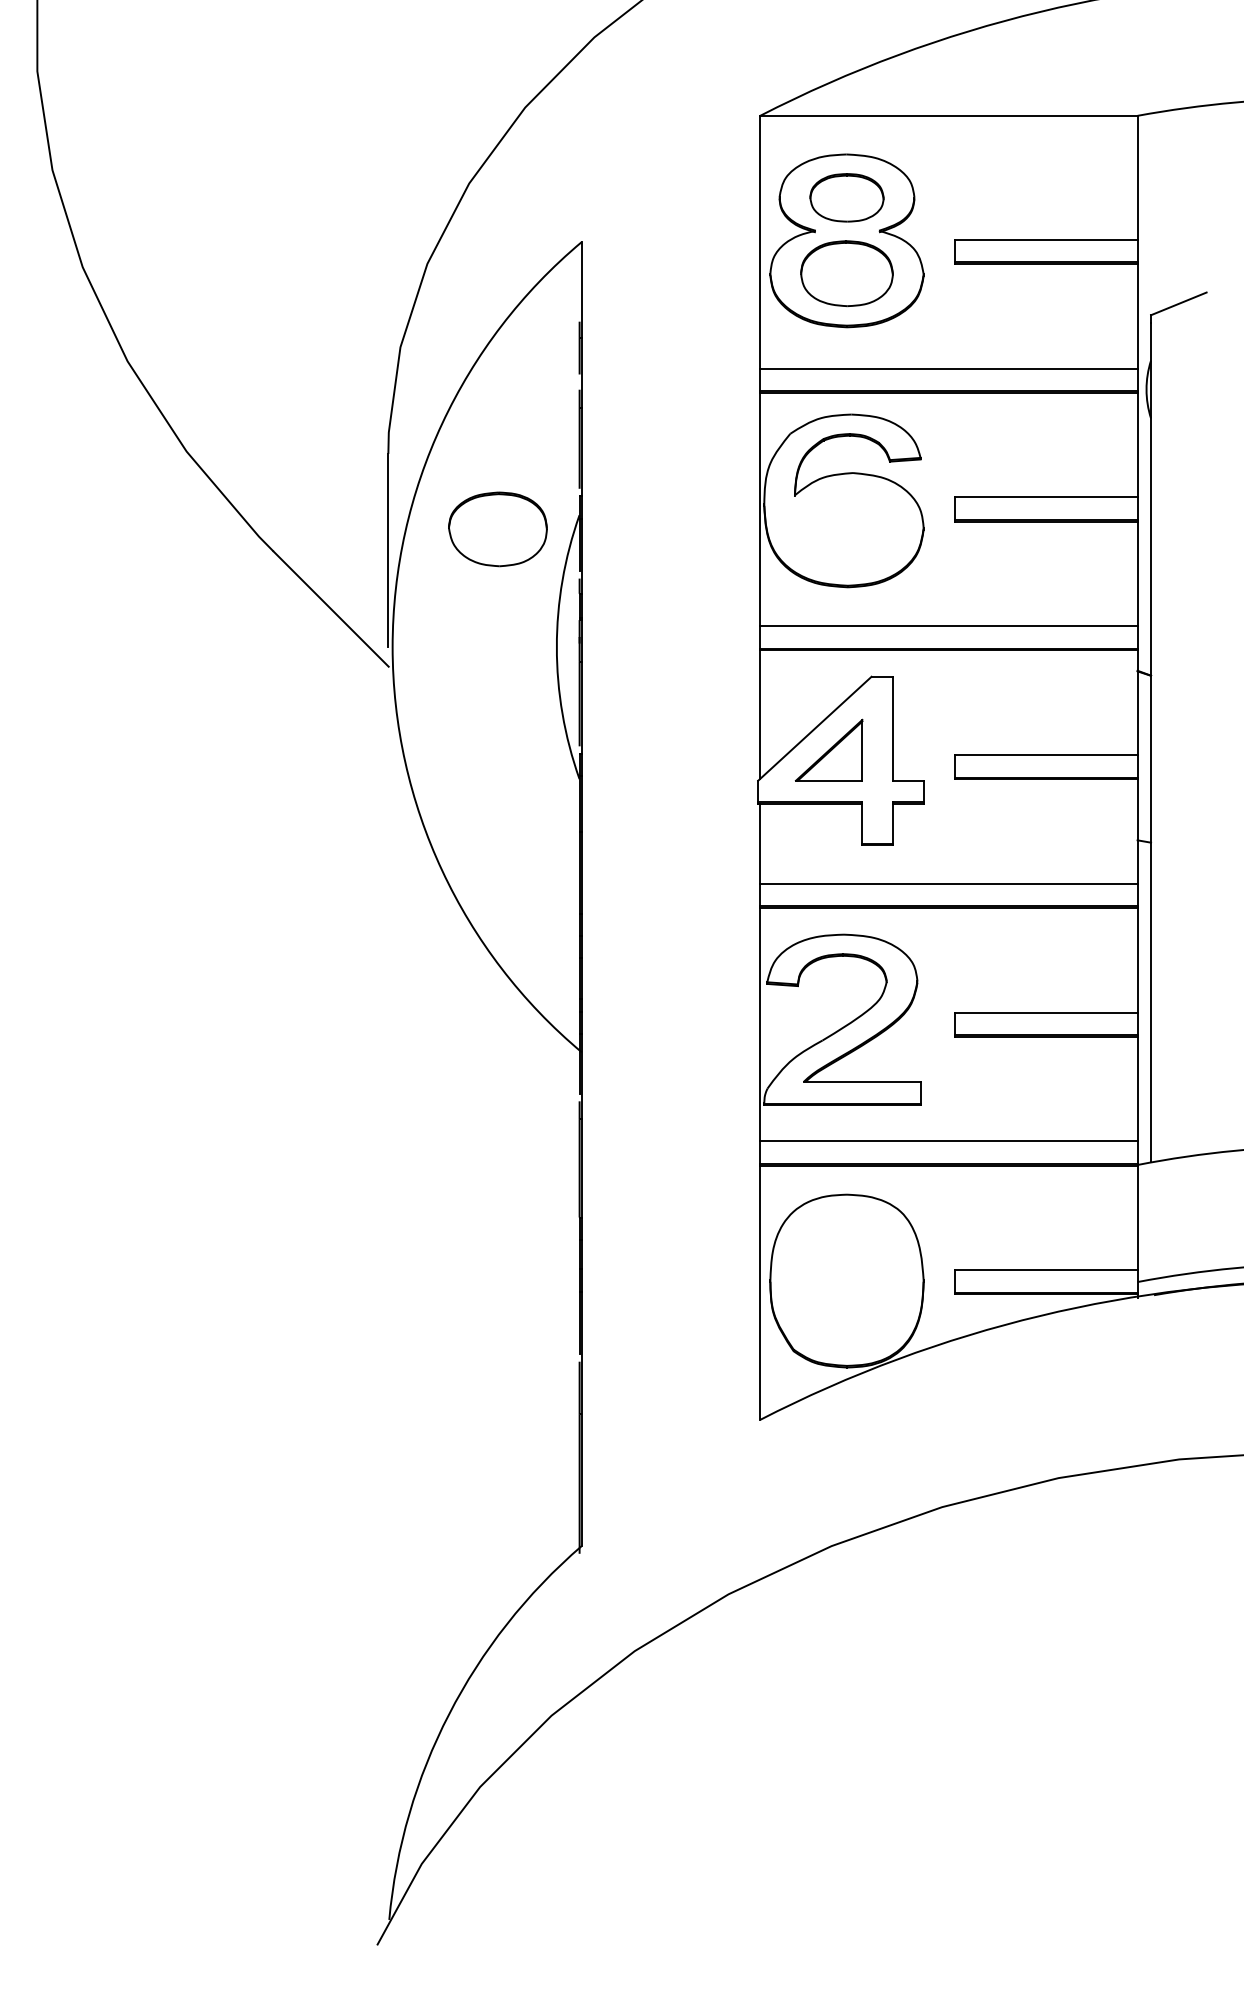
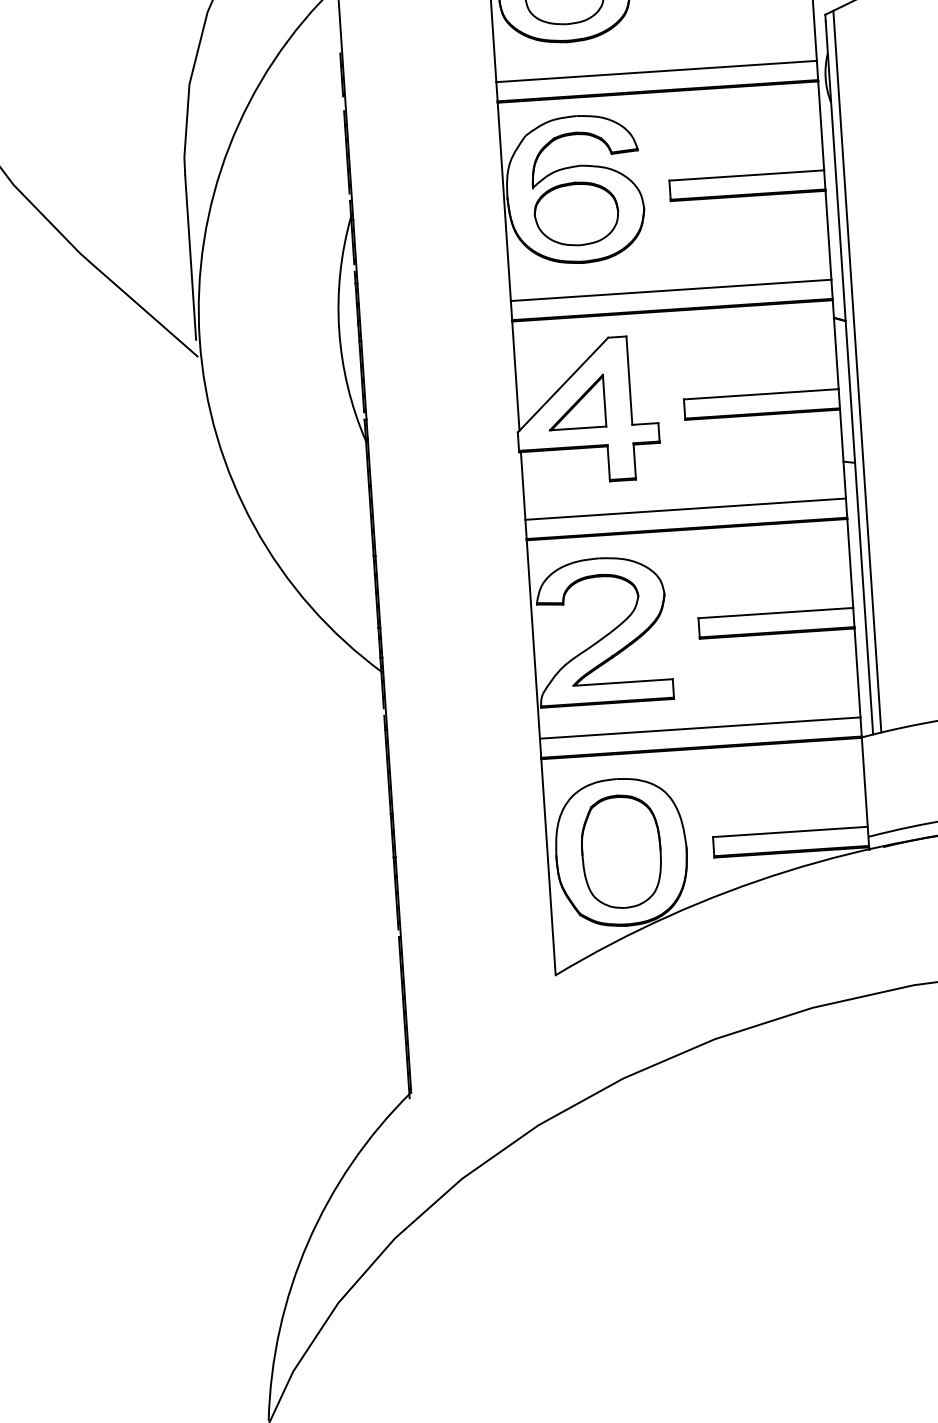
part: (497, 529) -> (576, 214), moved
line: (1160, 735) -> (857, 371), added
part: (846, 1280) -> (621, 852), added

